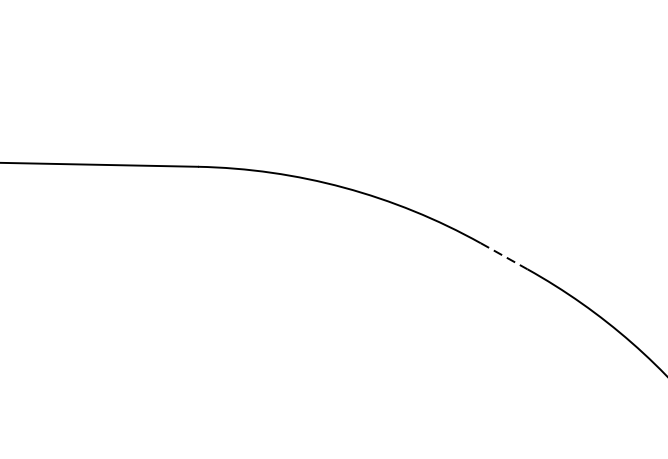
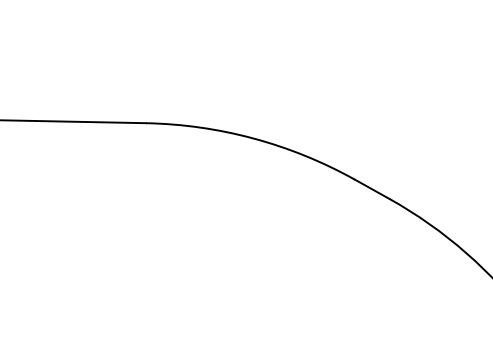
line: (504, 256) -> (372, 189), dashed -> solid

